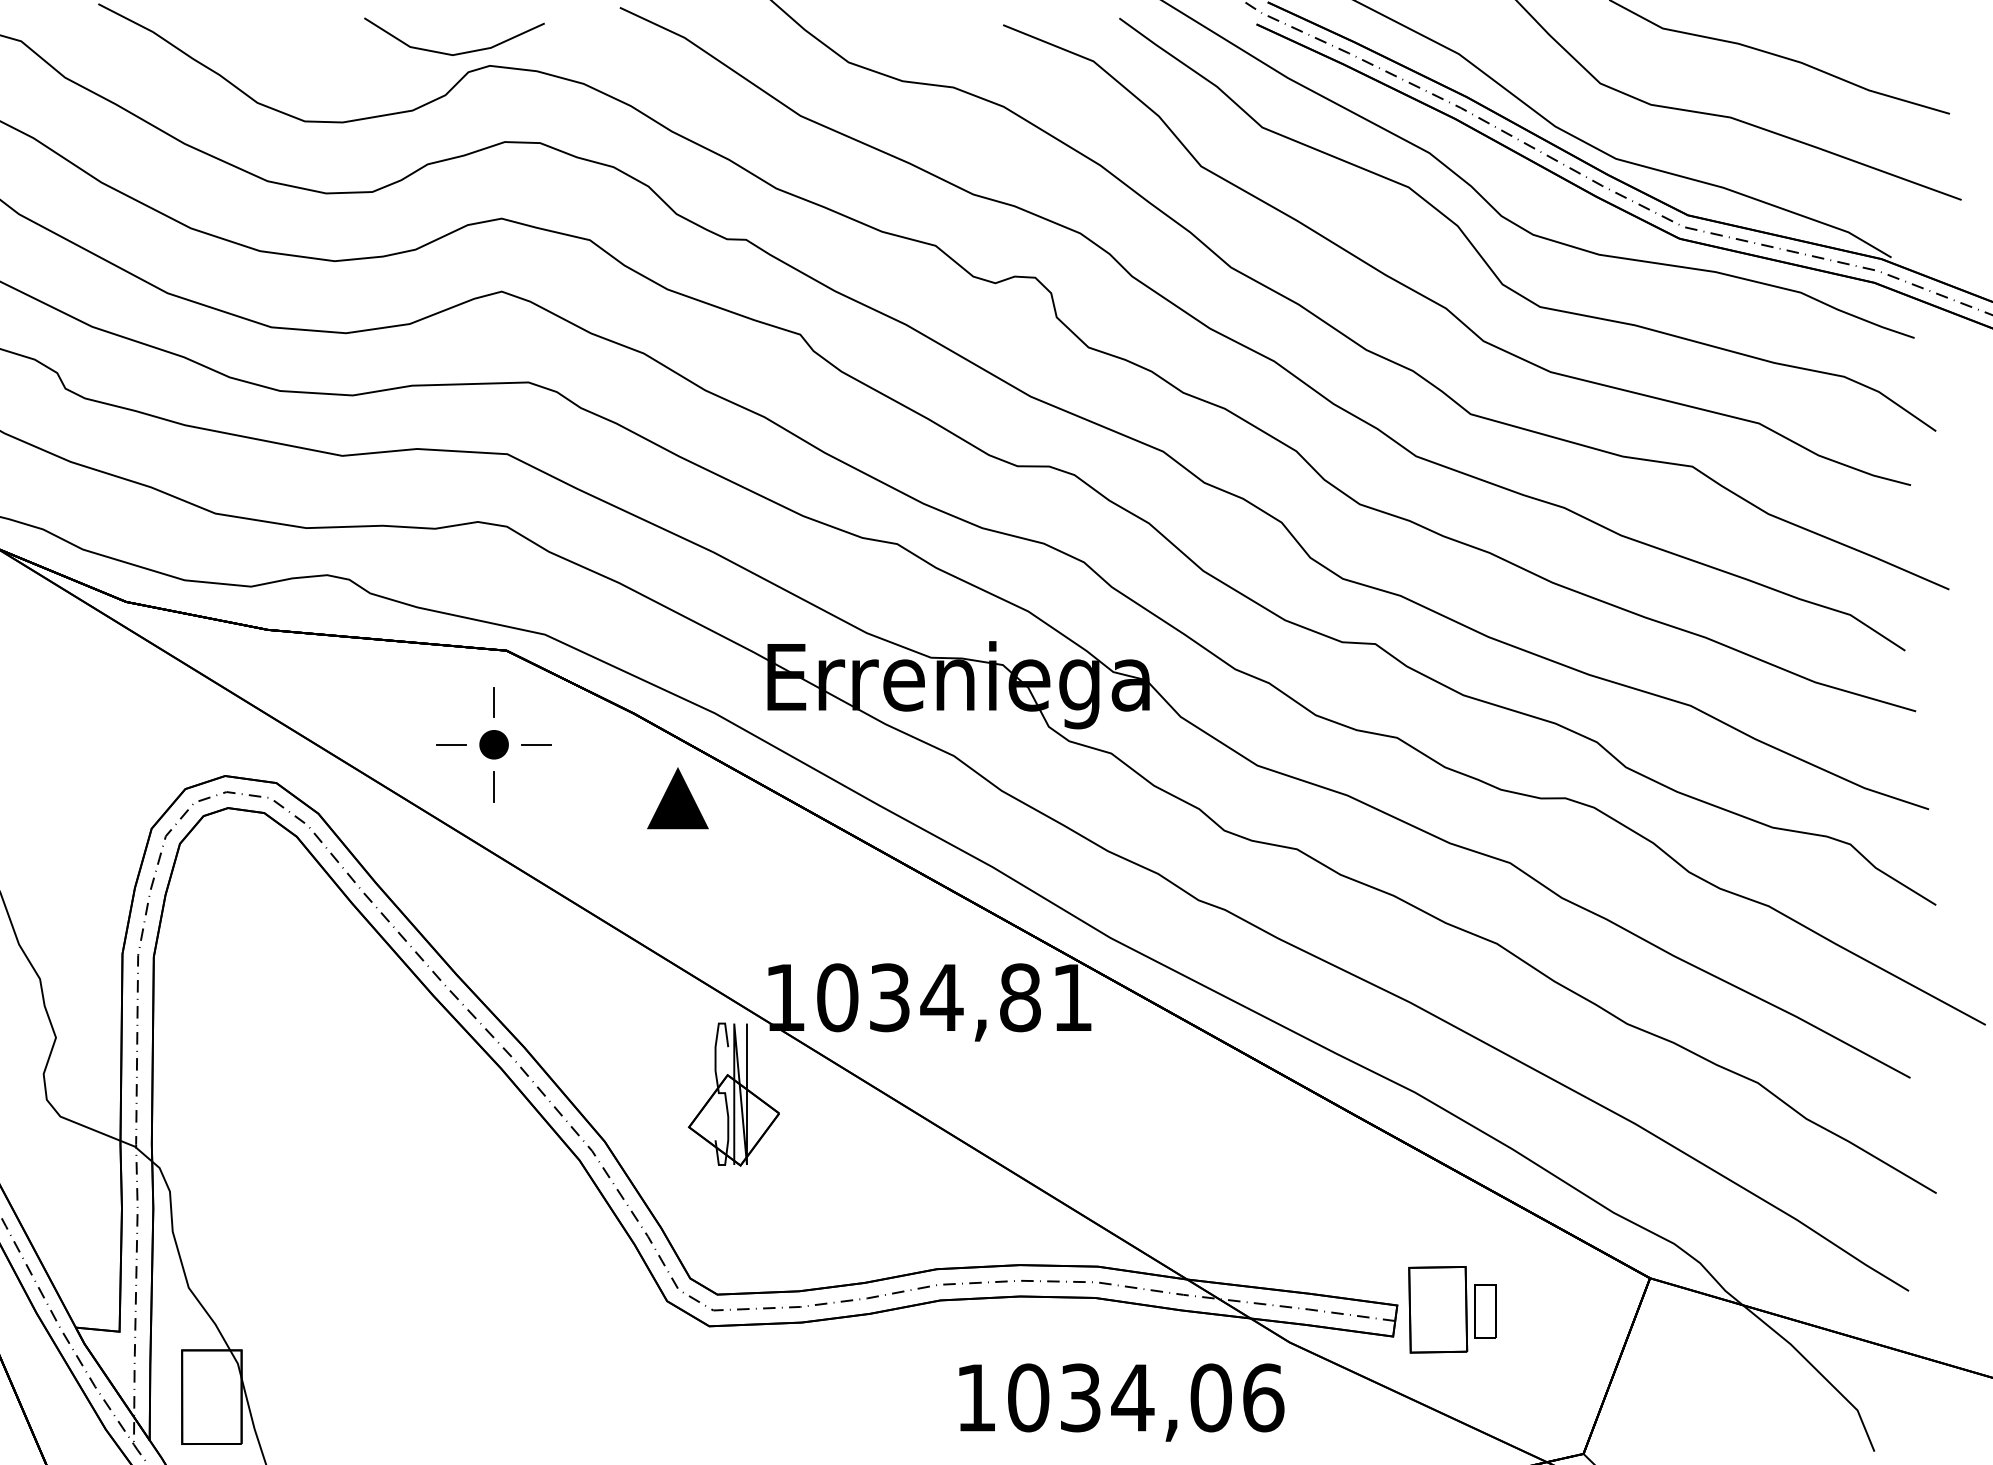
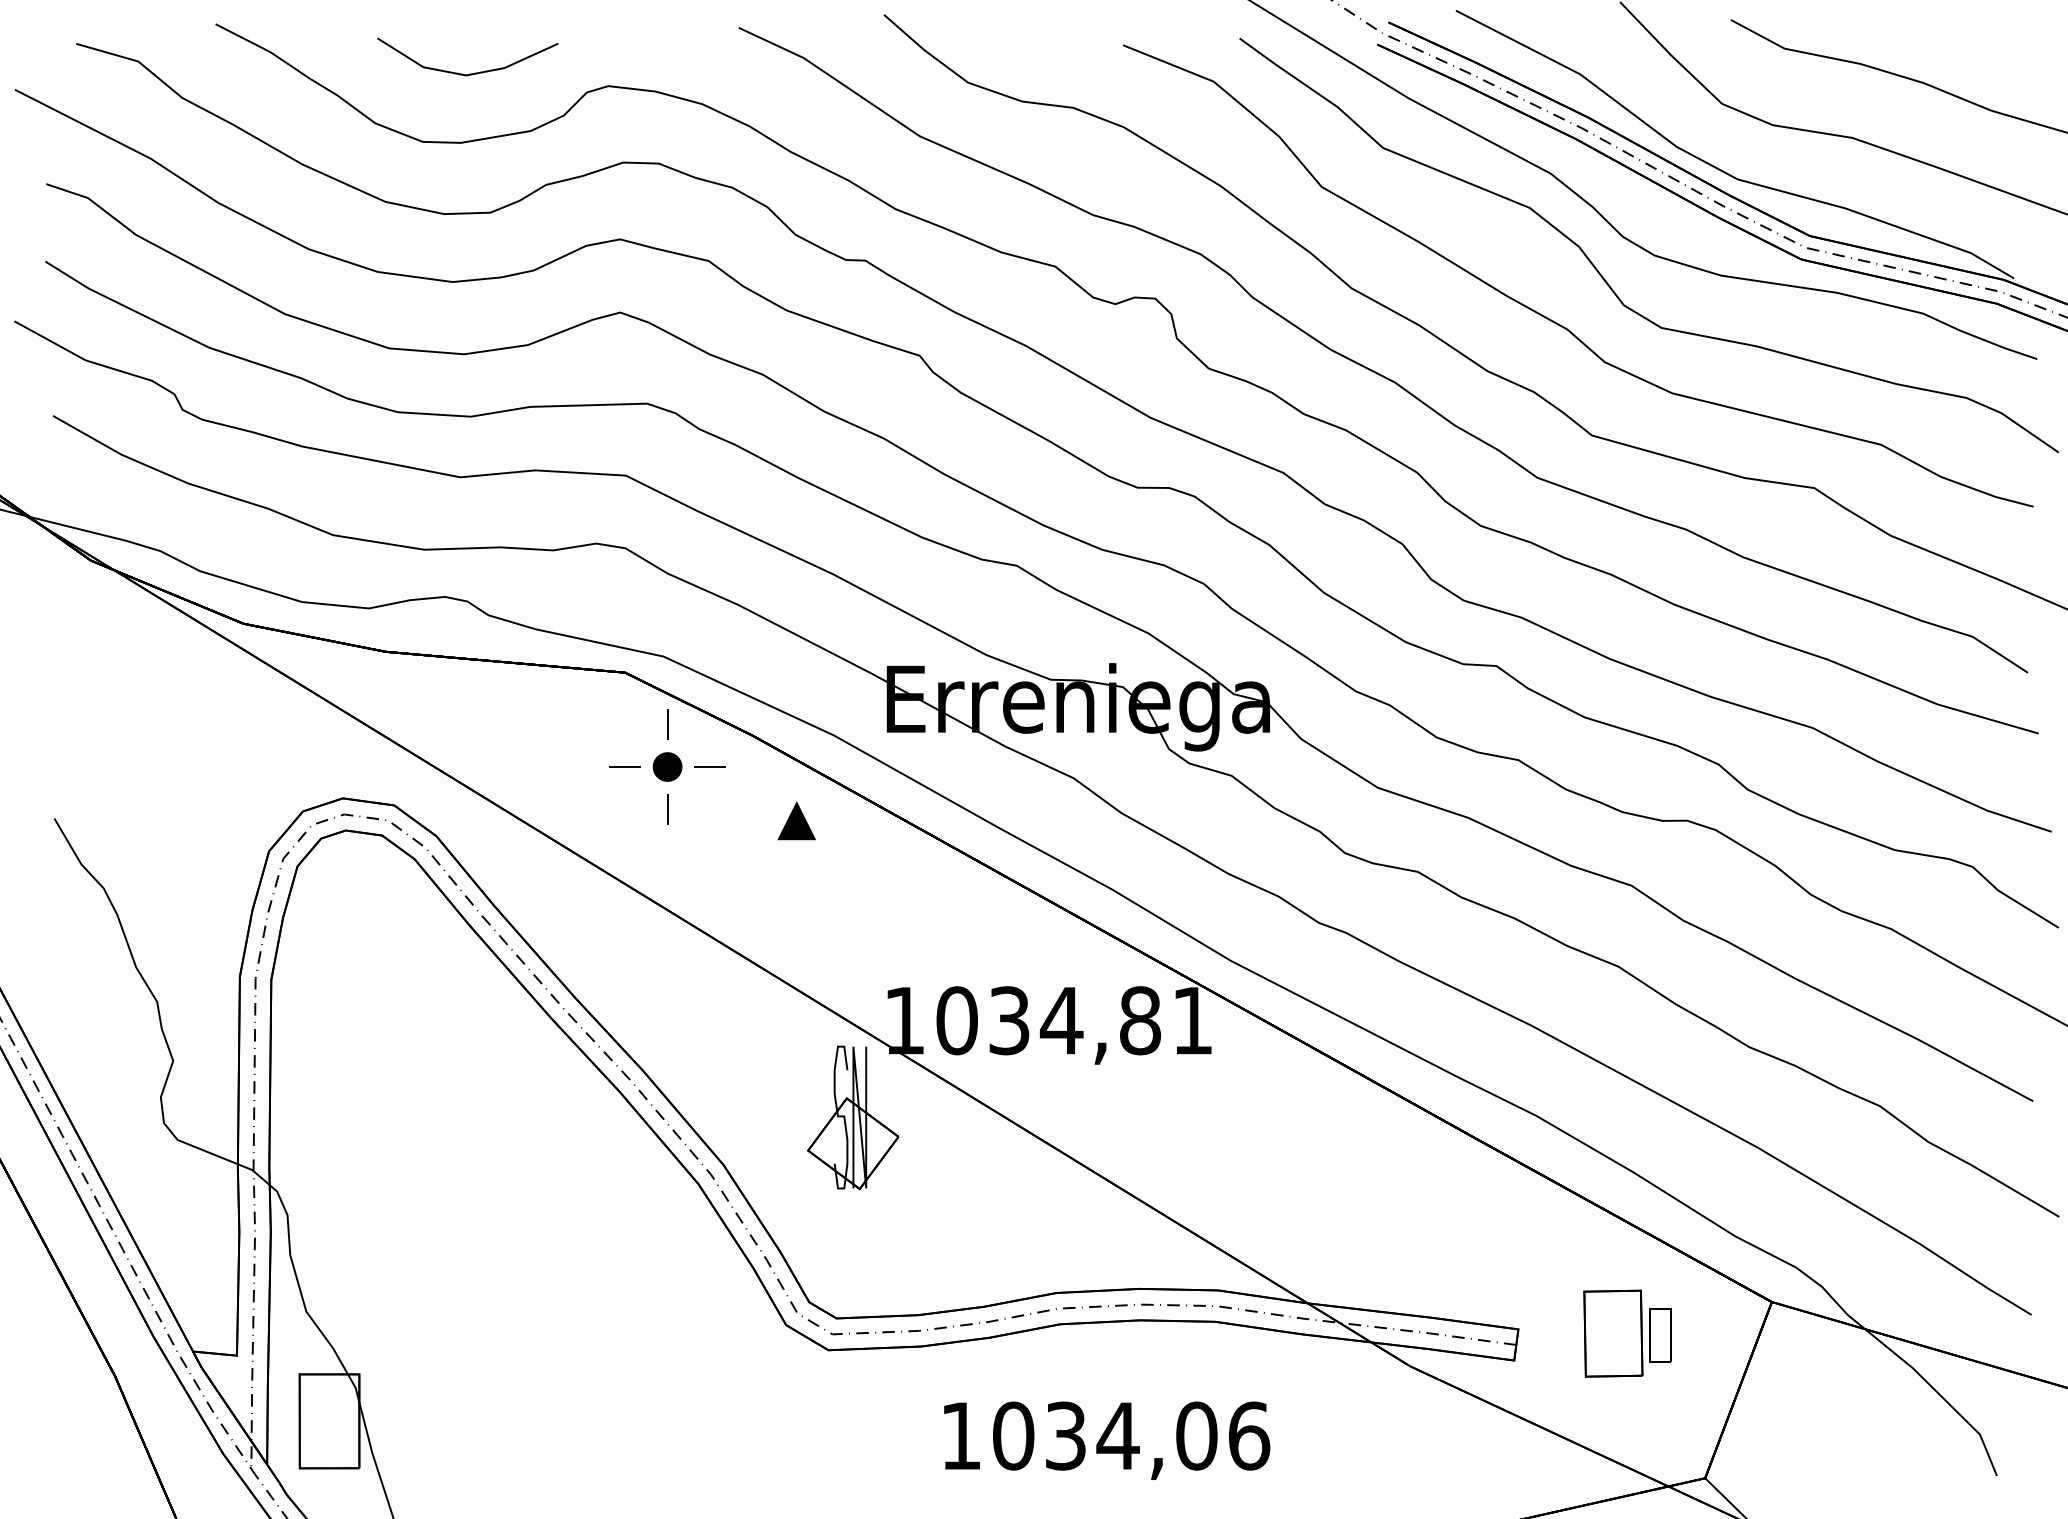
line: (456, 53) -> (469, 73), moved
part: (494, 744) -> (667, 766), moved
part: (677, 798) -> (796, 820), size x0.62
part: (1452, 1309) -> (1627, 1333), moved
text: (1122, 1402) -> (1107, 1440), moved

